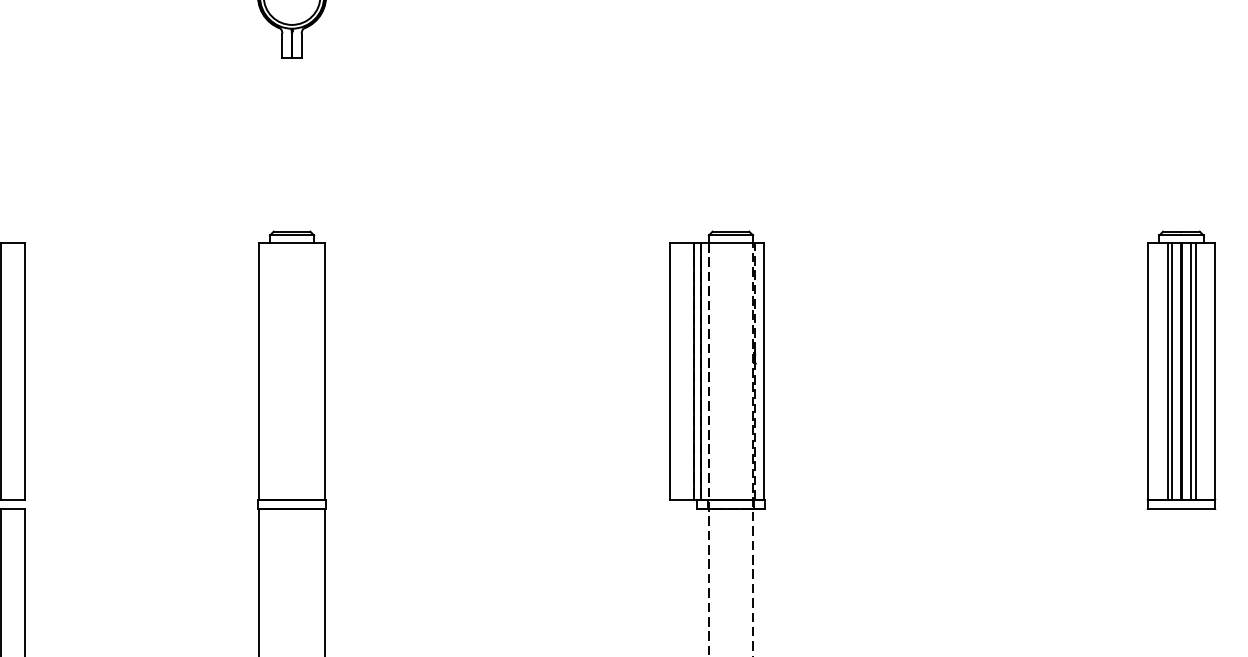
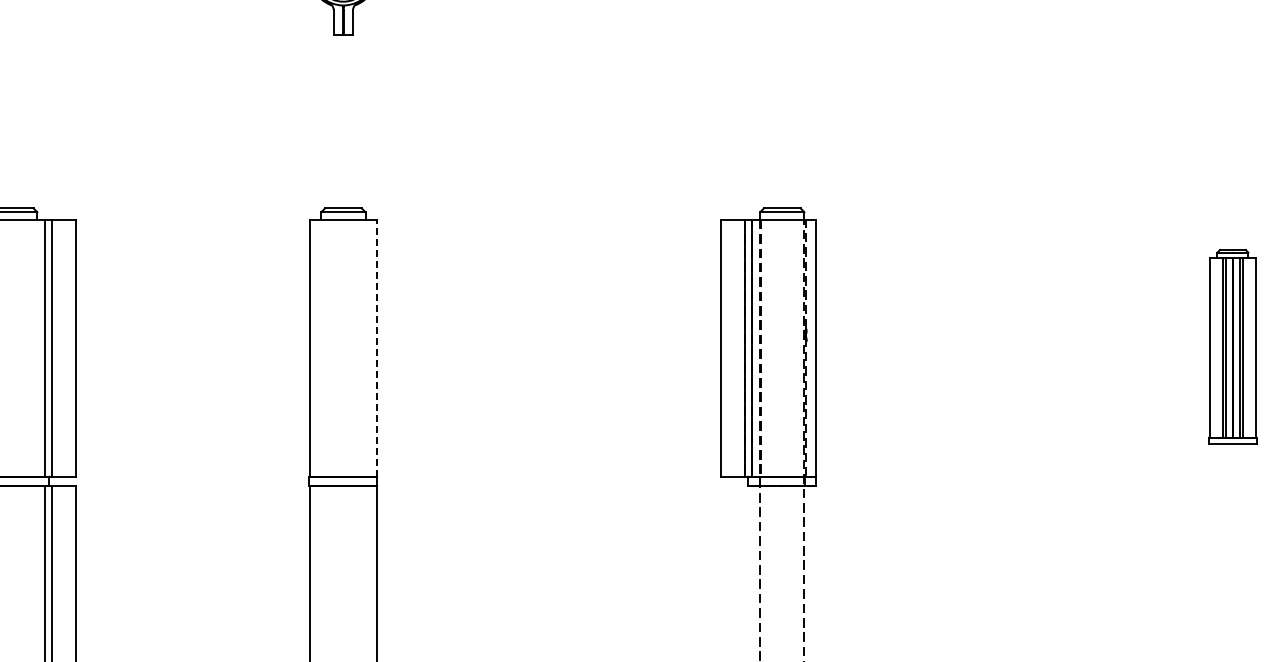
part: (1181, 369) -> (1232, 346), size x0.7
line: (325, 370) -> (376, 347), solid -> dashed

